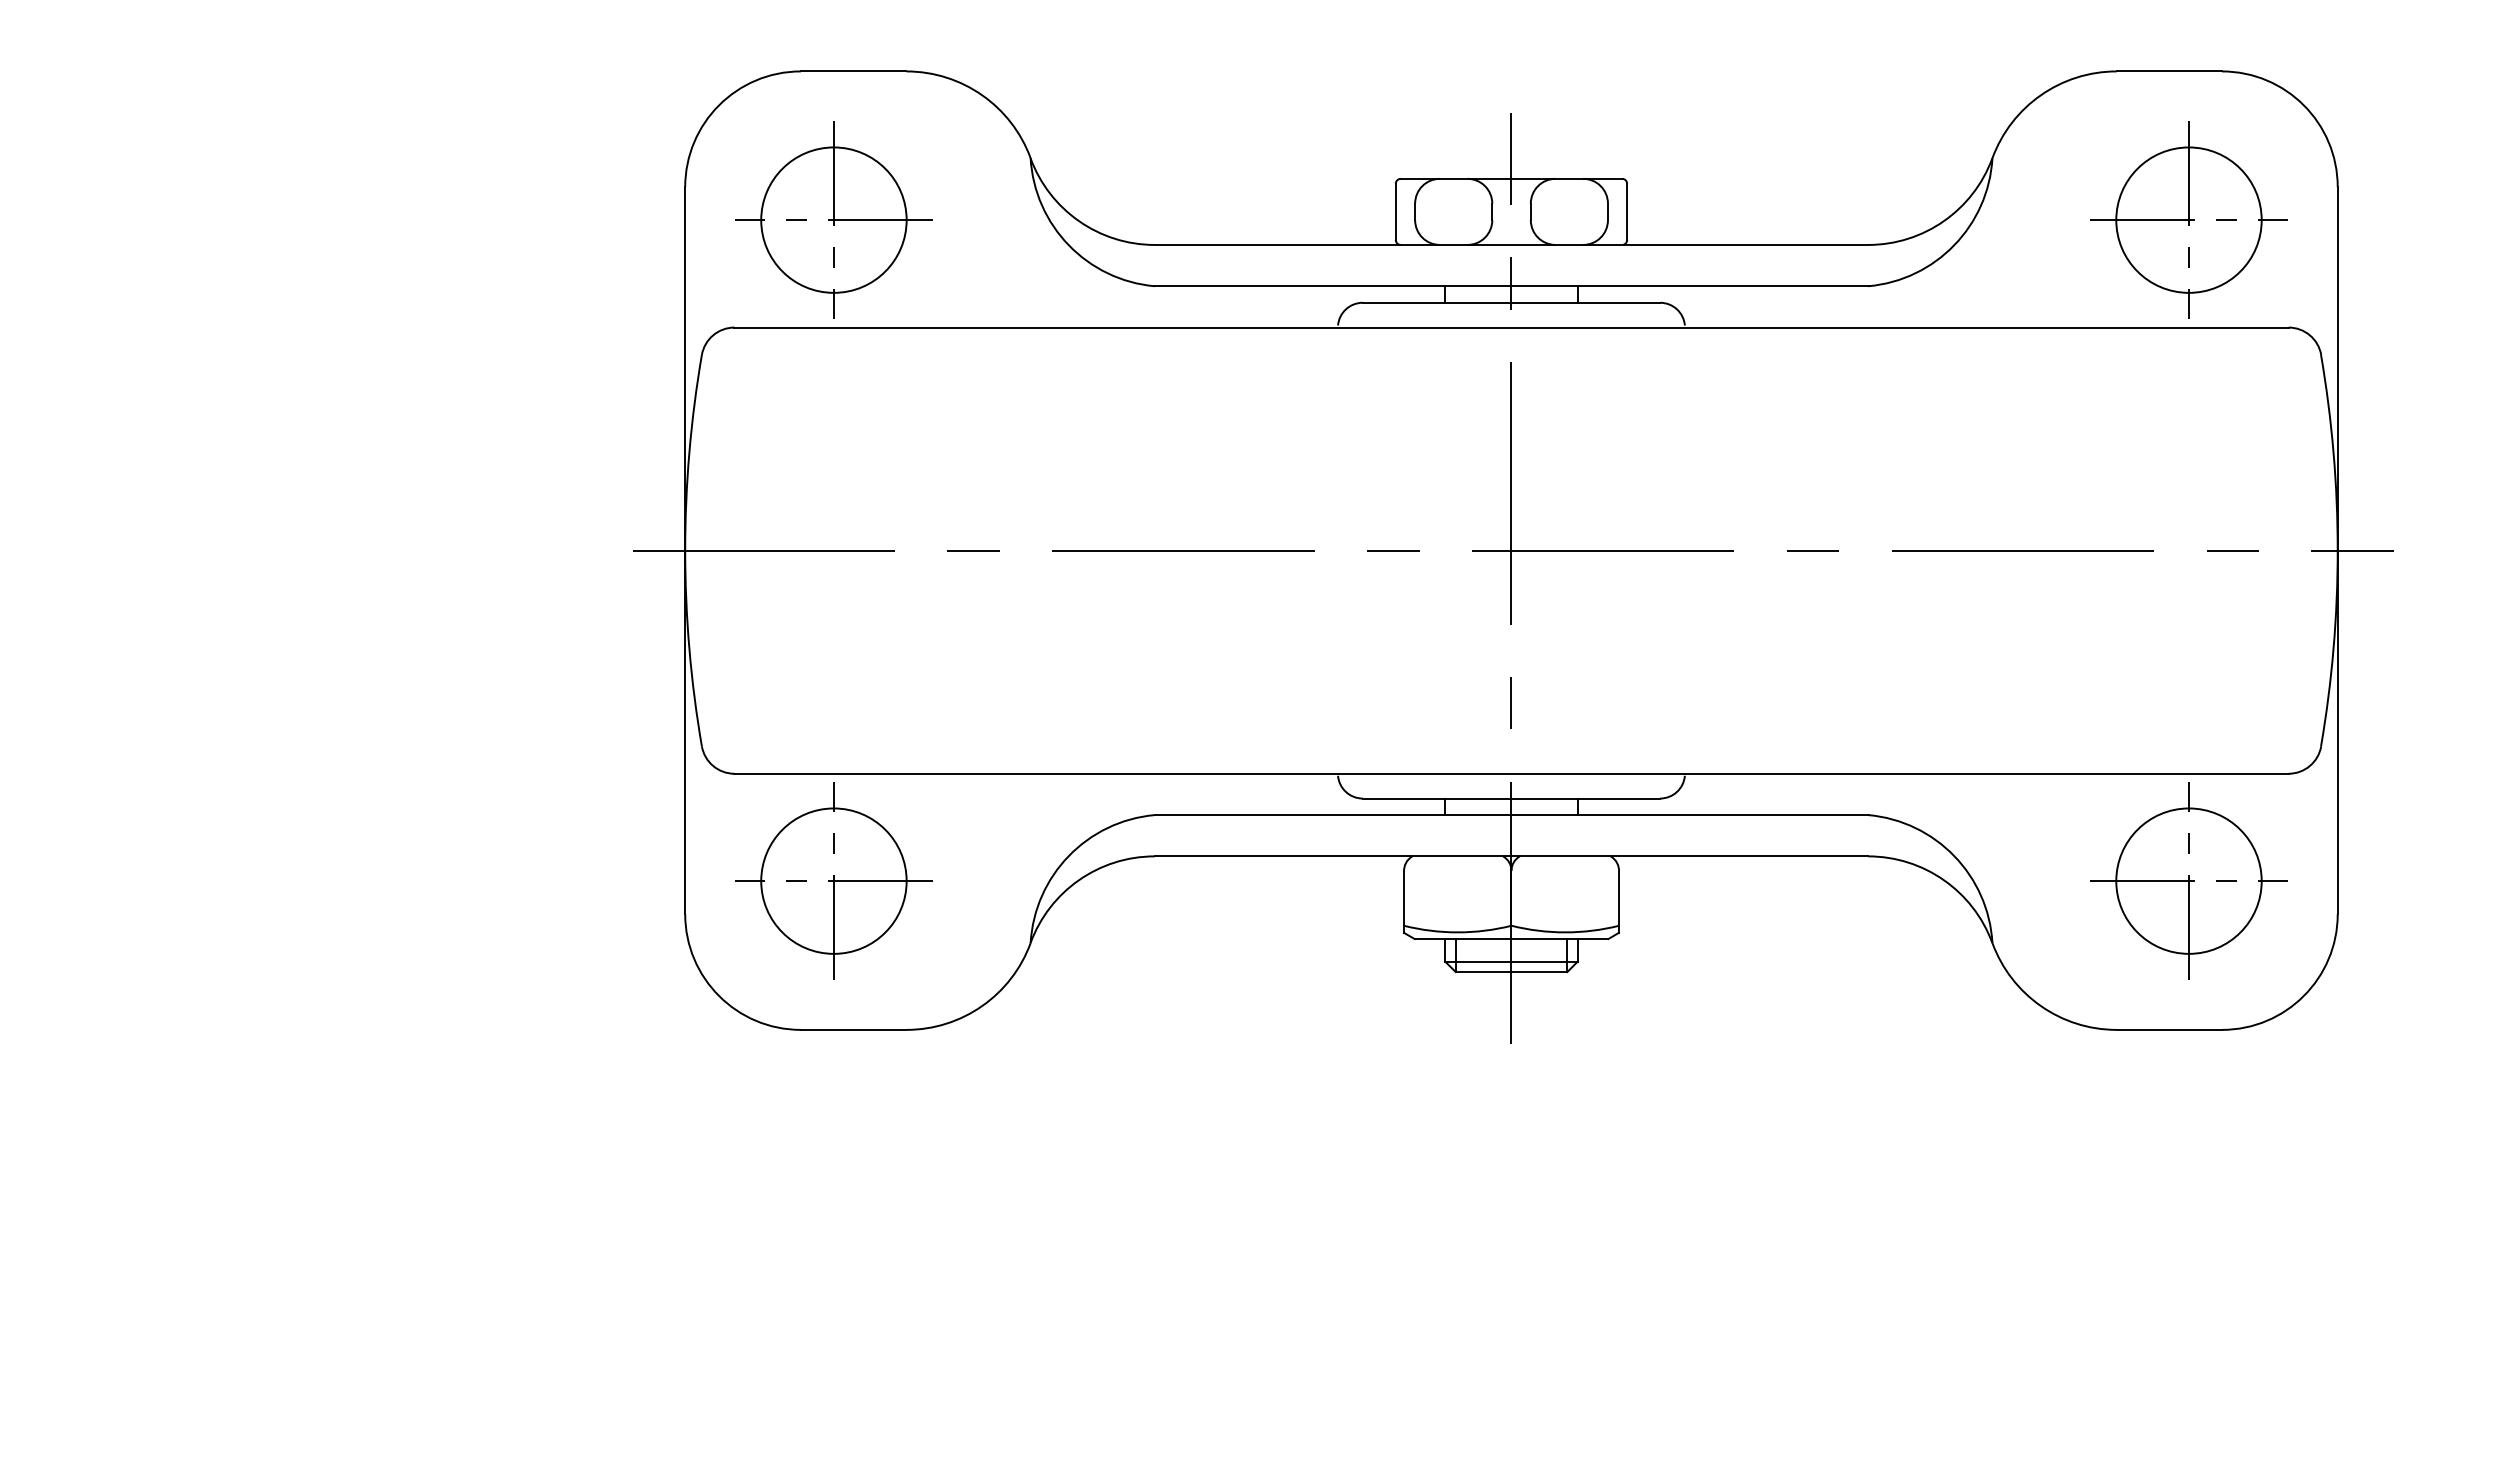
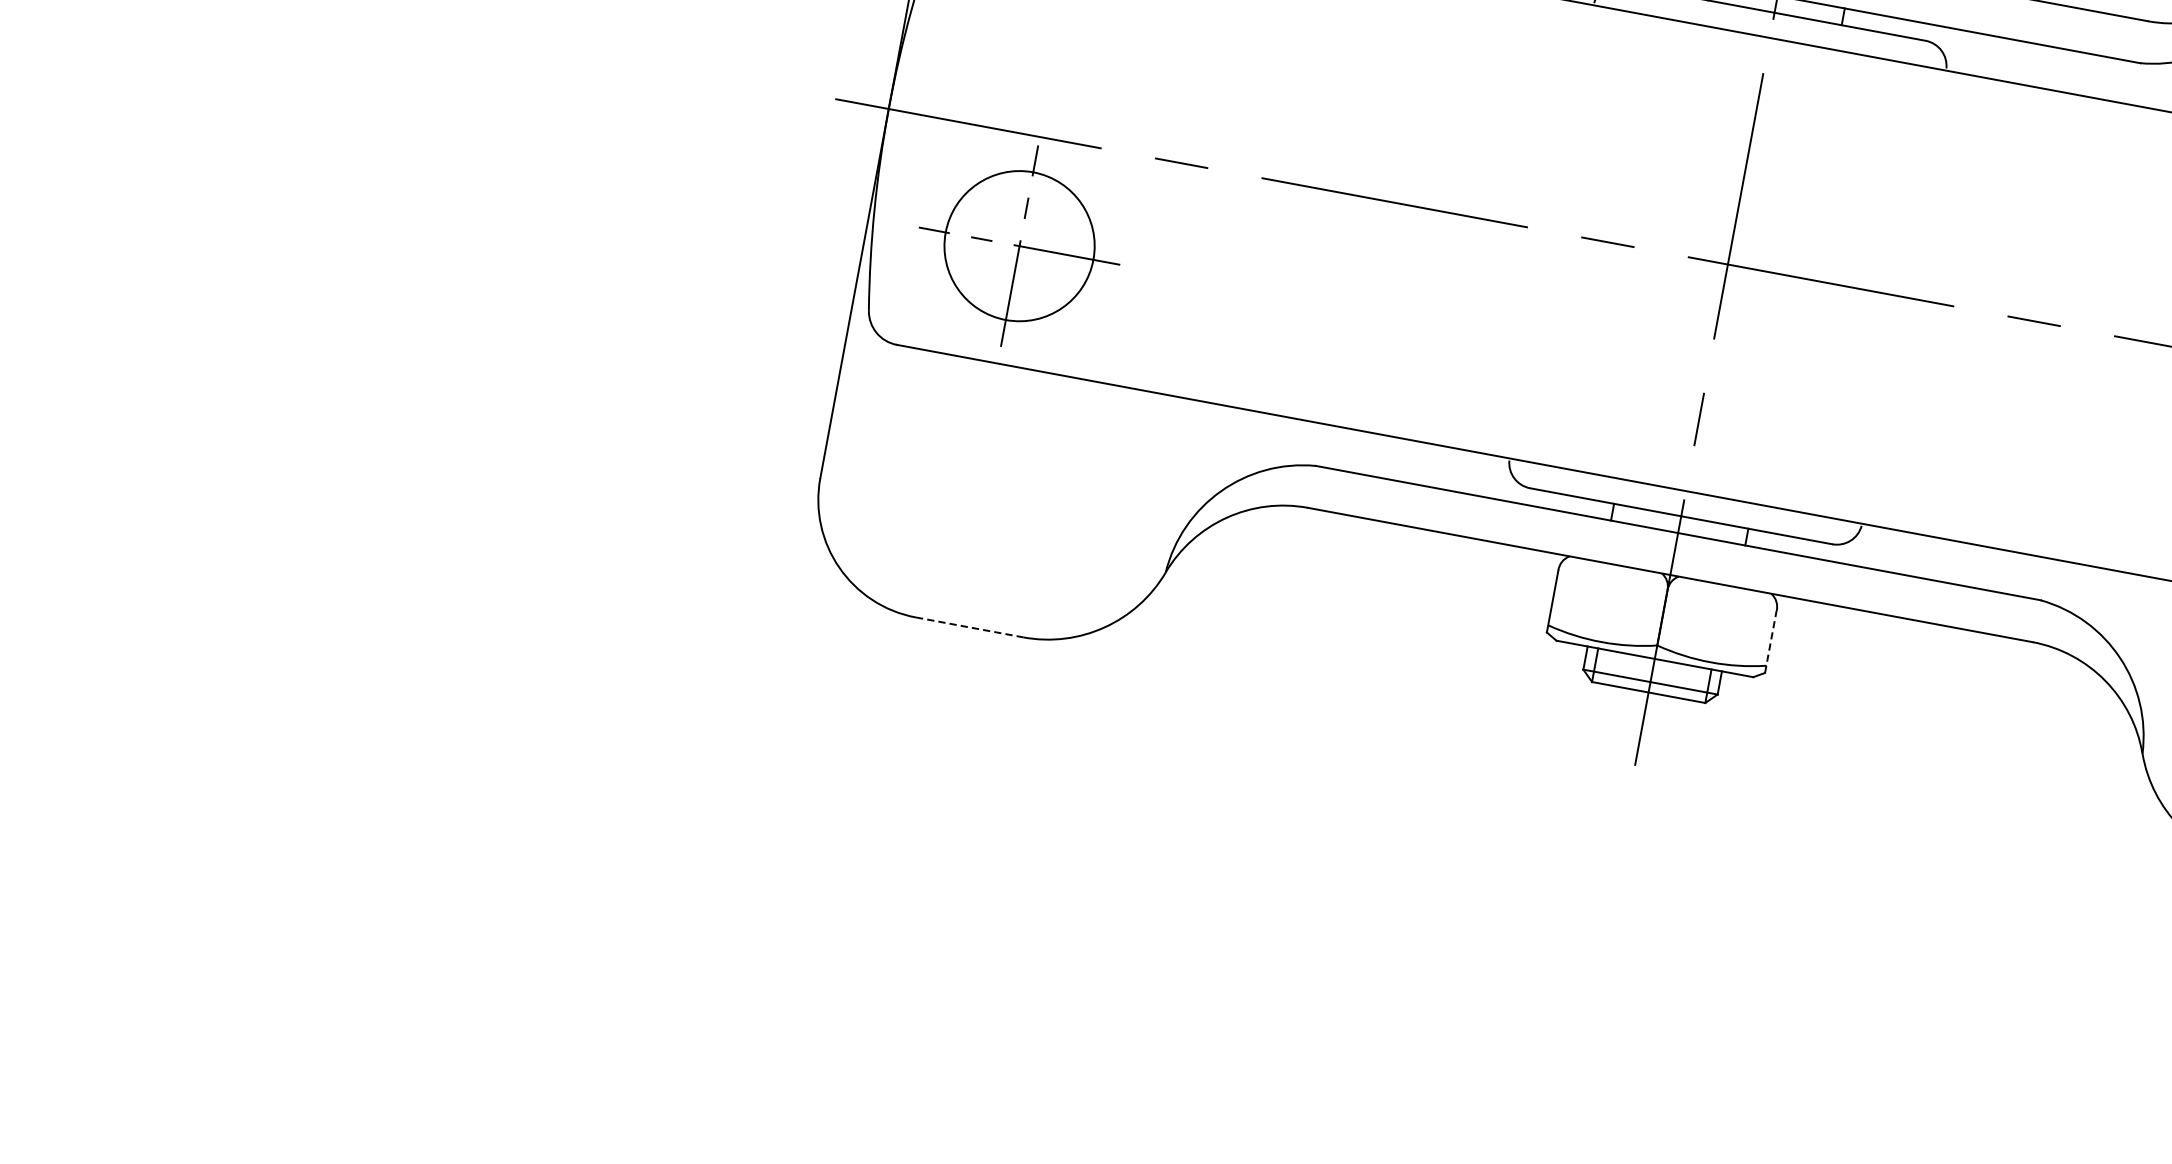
part: (833, 880) -> (1019, 245), moved
line: (1618, 901) -> (1770, 640), solid -> dashed
line: (853, 1029) -> (969, 626), solid -> dashed

